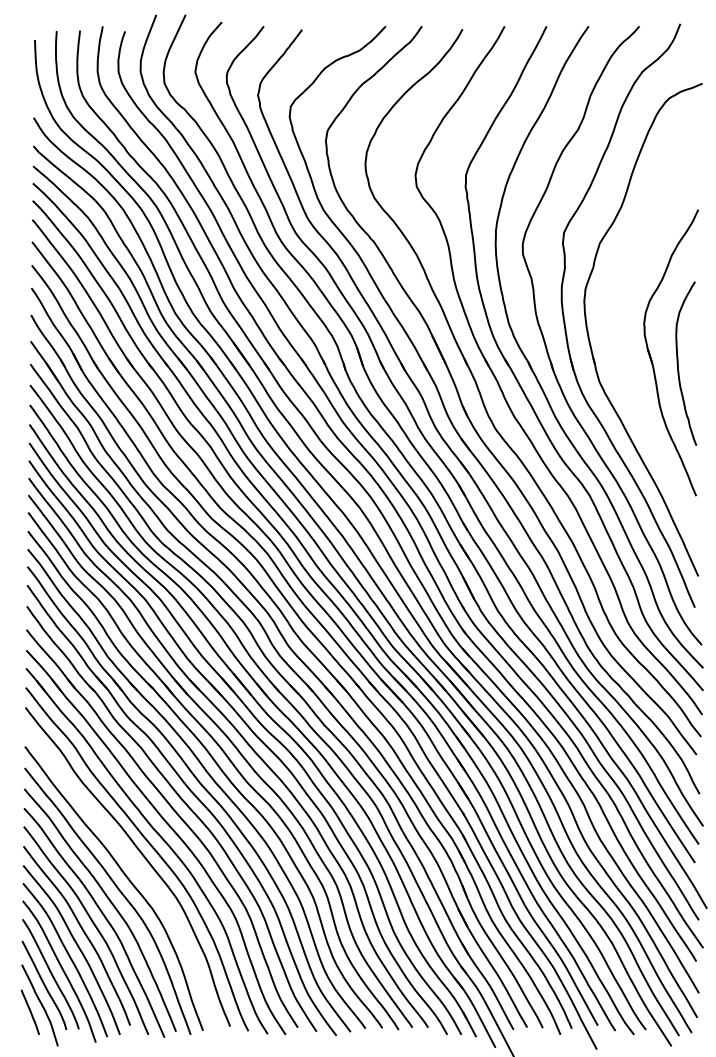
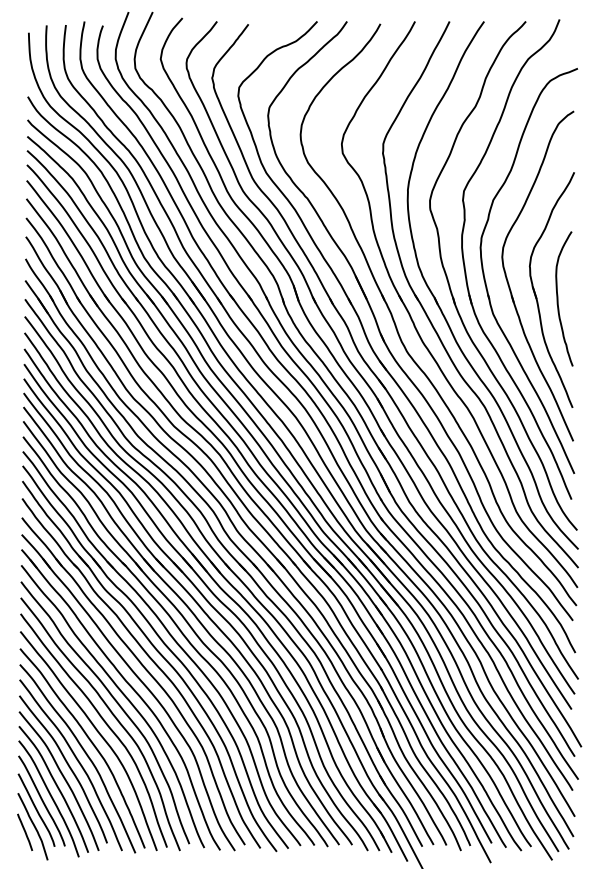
part: (619, 346) -> (509, 284), added
curve: (136, 869) -> (112, 714), added

